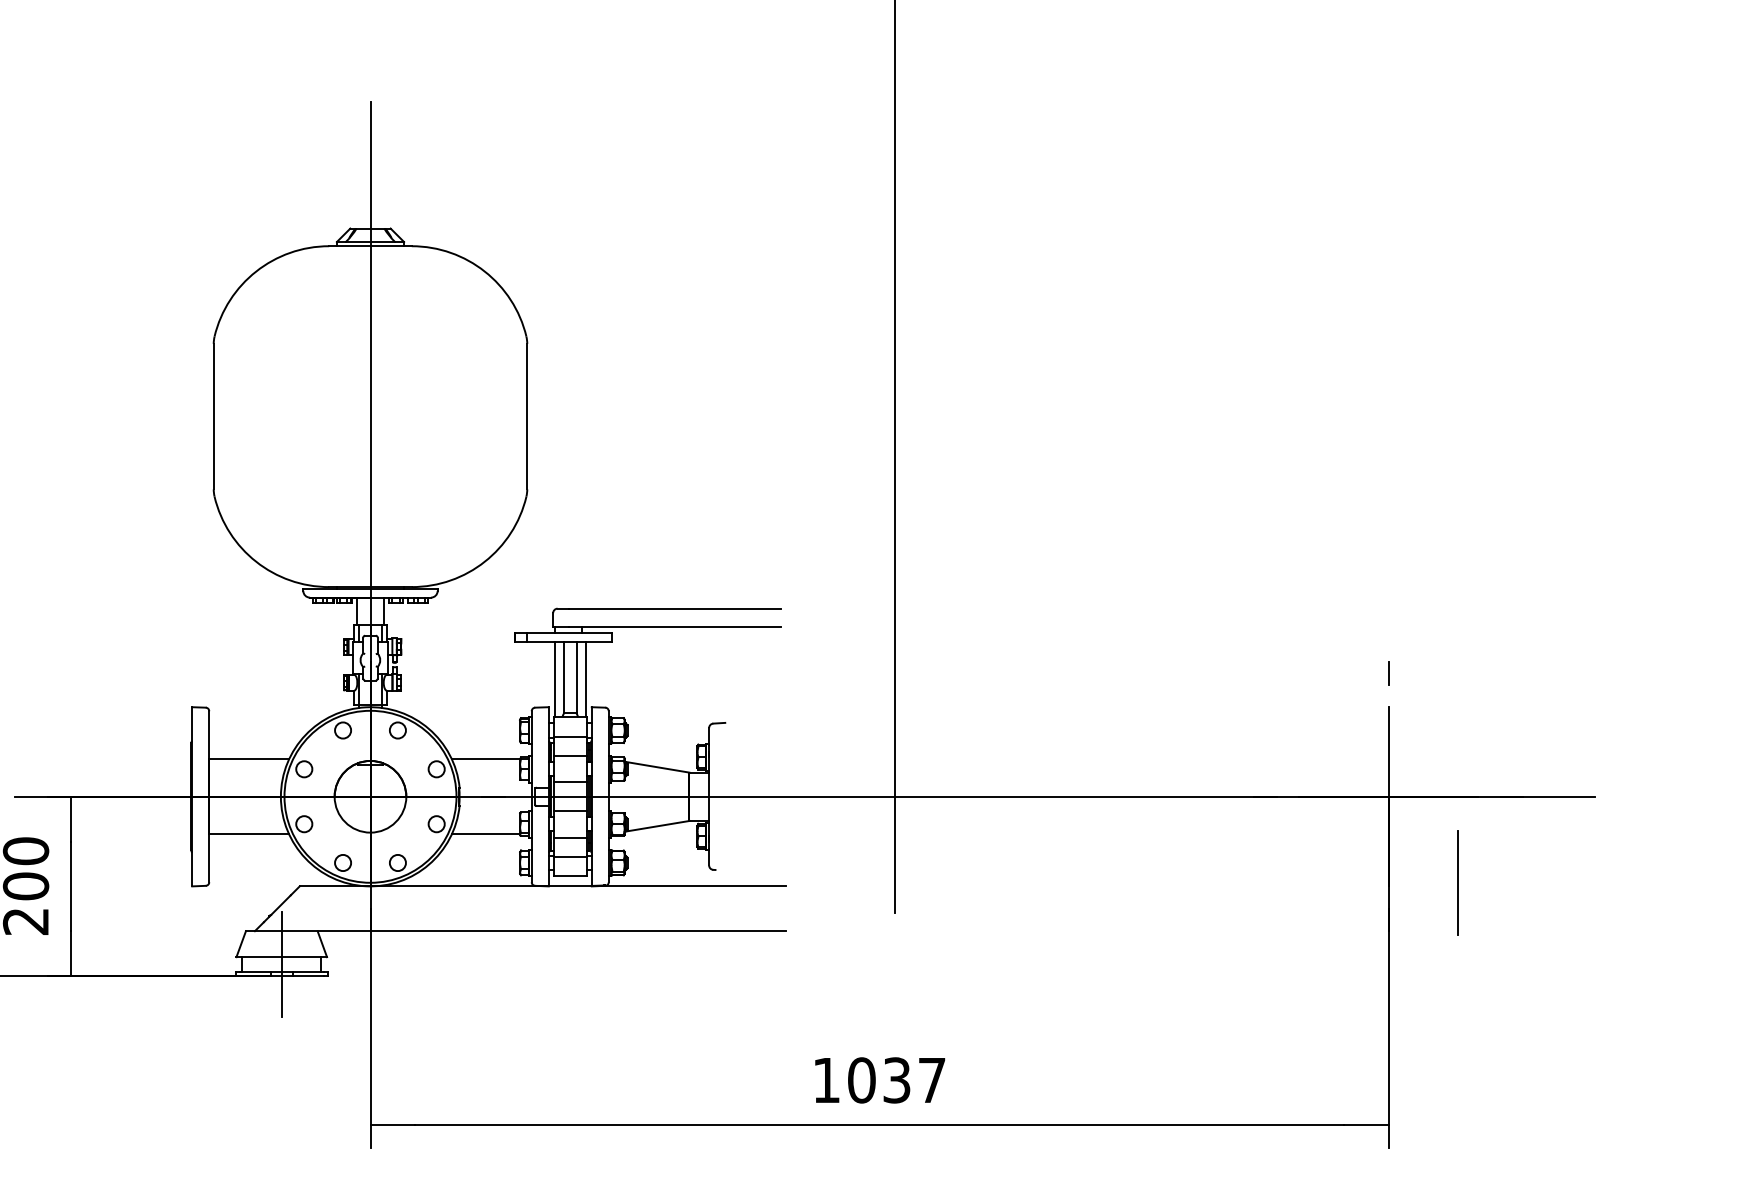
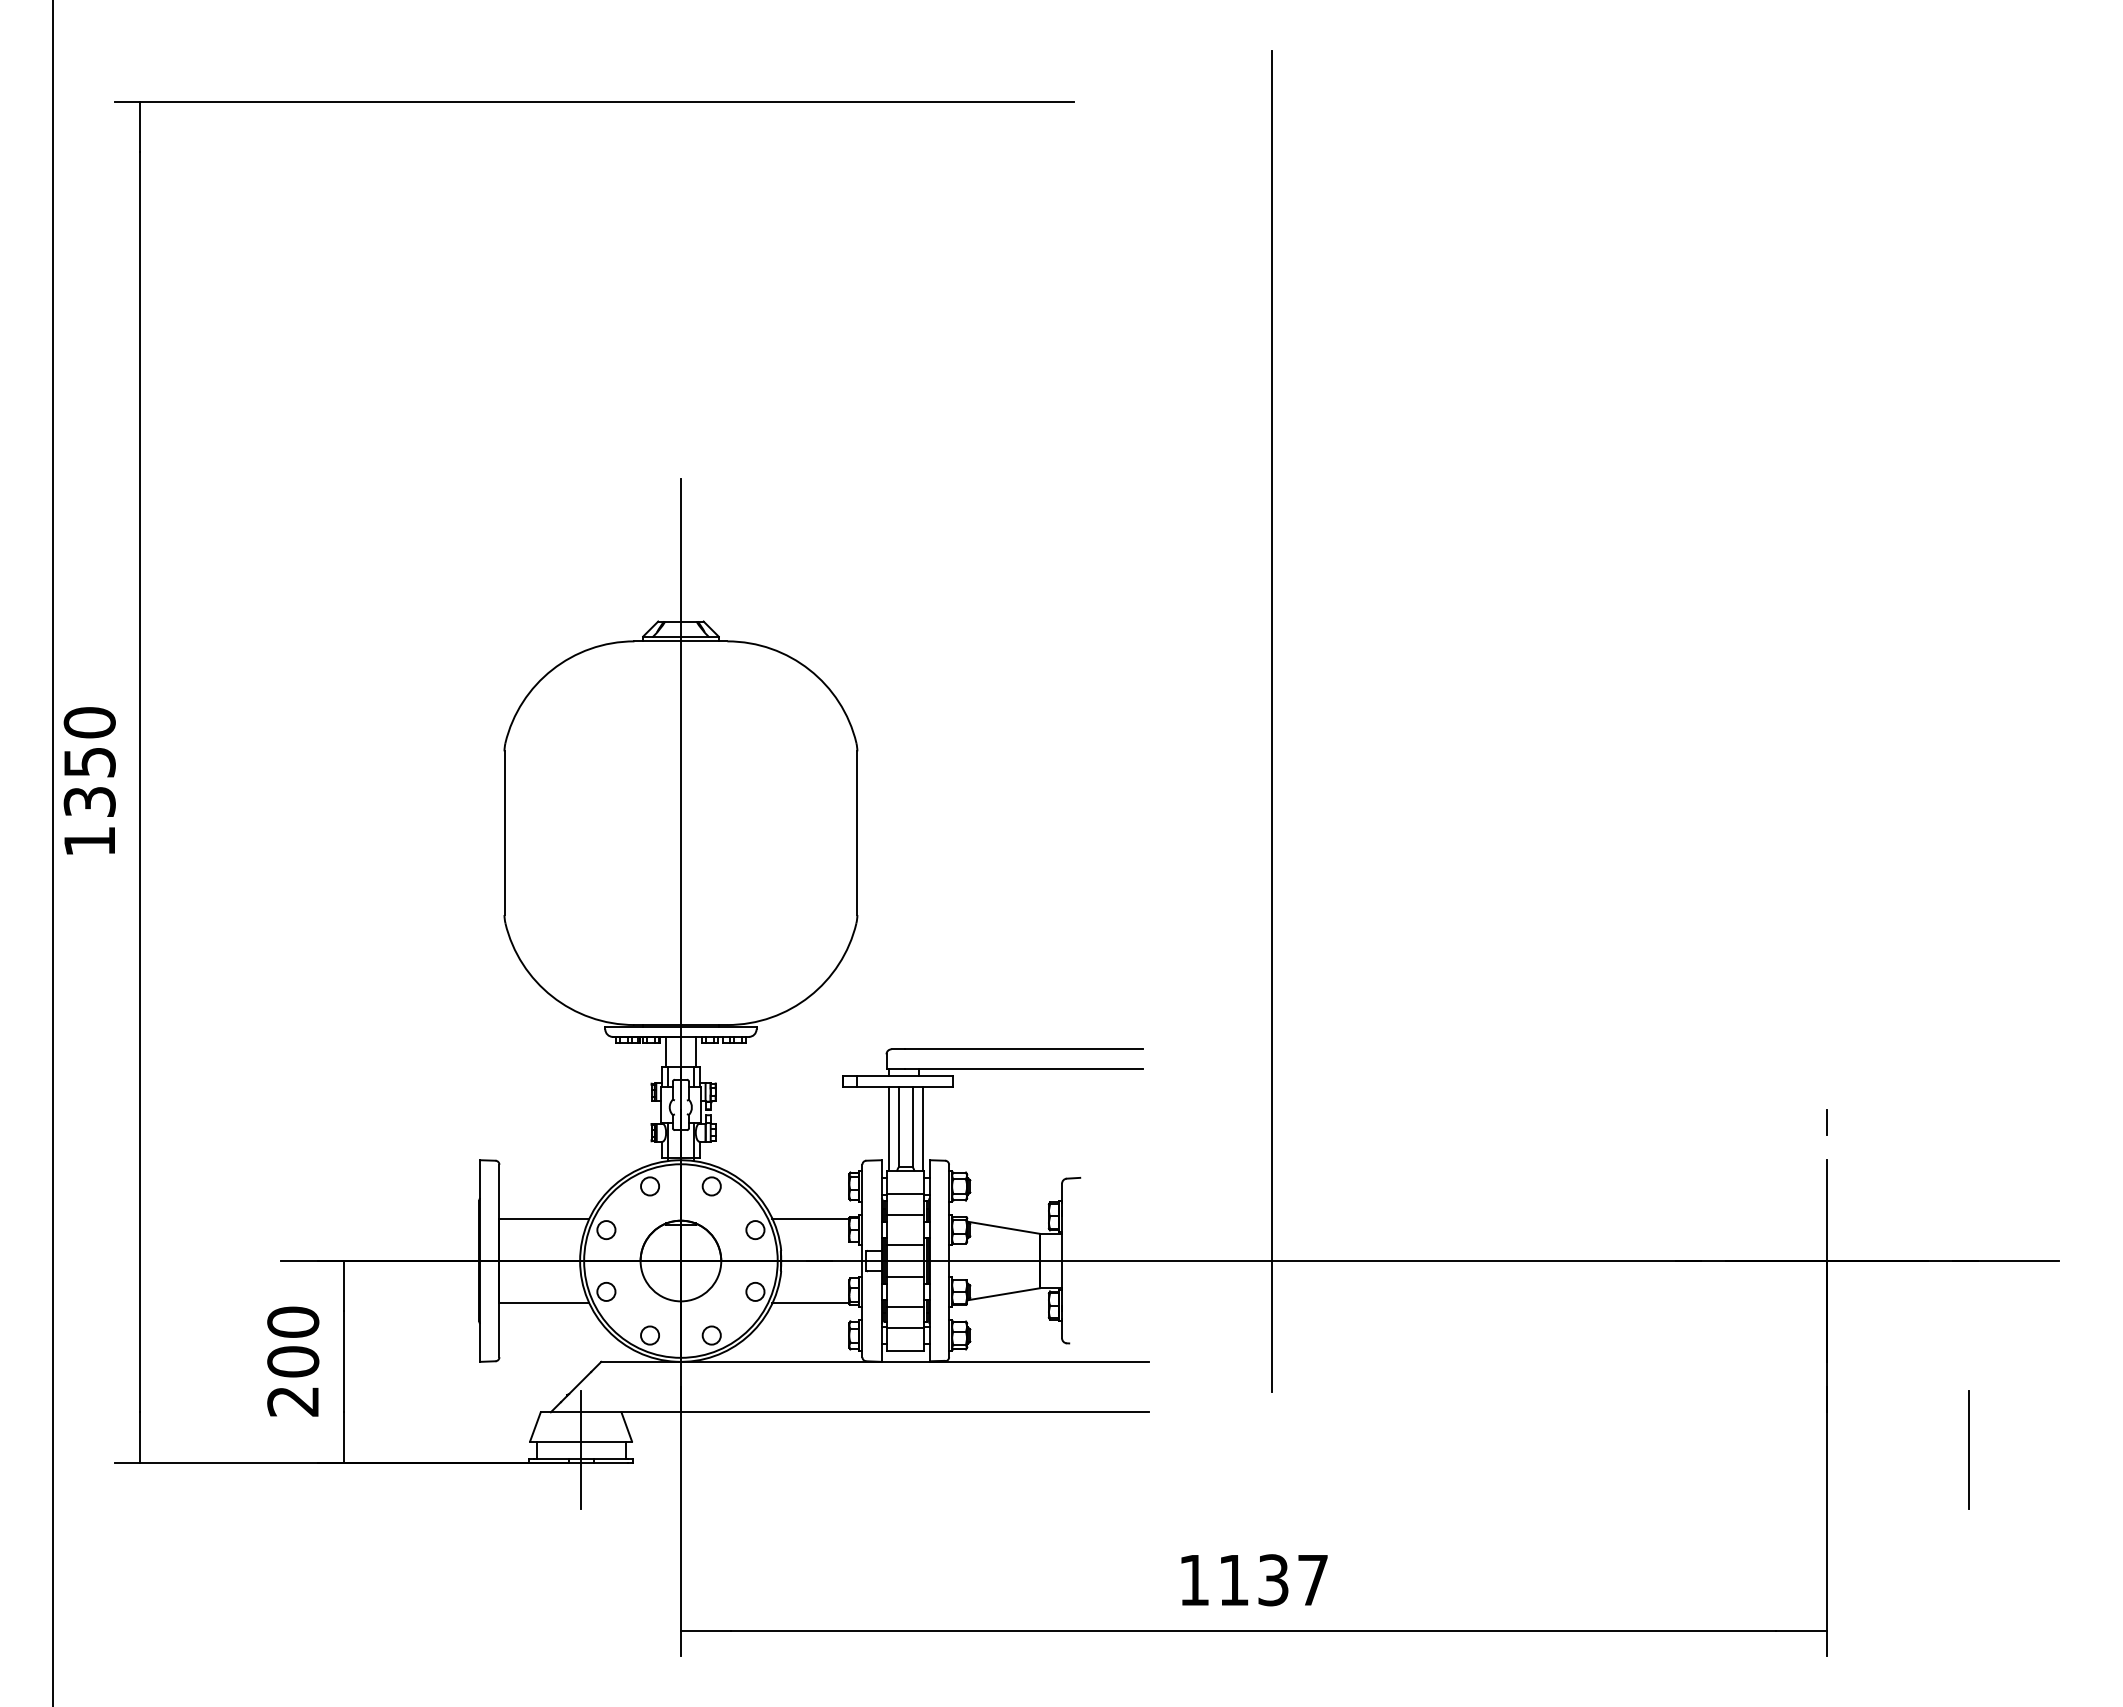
line: (1457, 882) -> (1968, 1449), moved
text: (861, 1080) -> (1233, 1580), 1037 -> 1137

